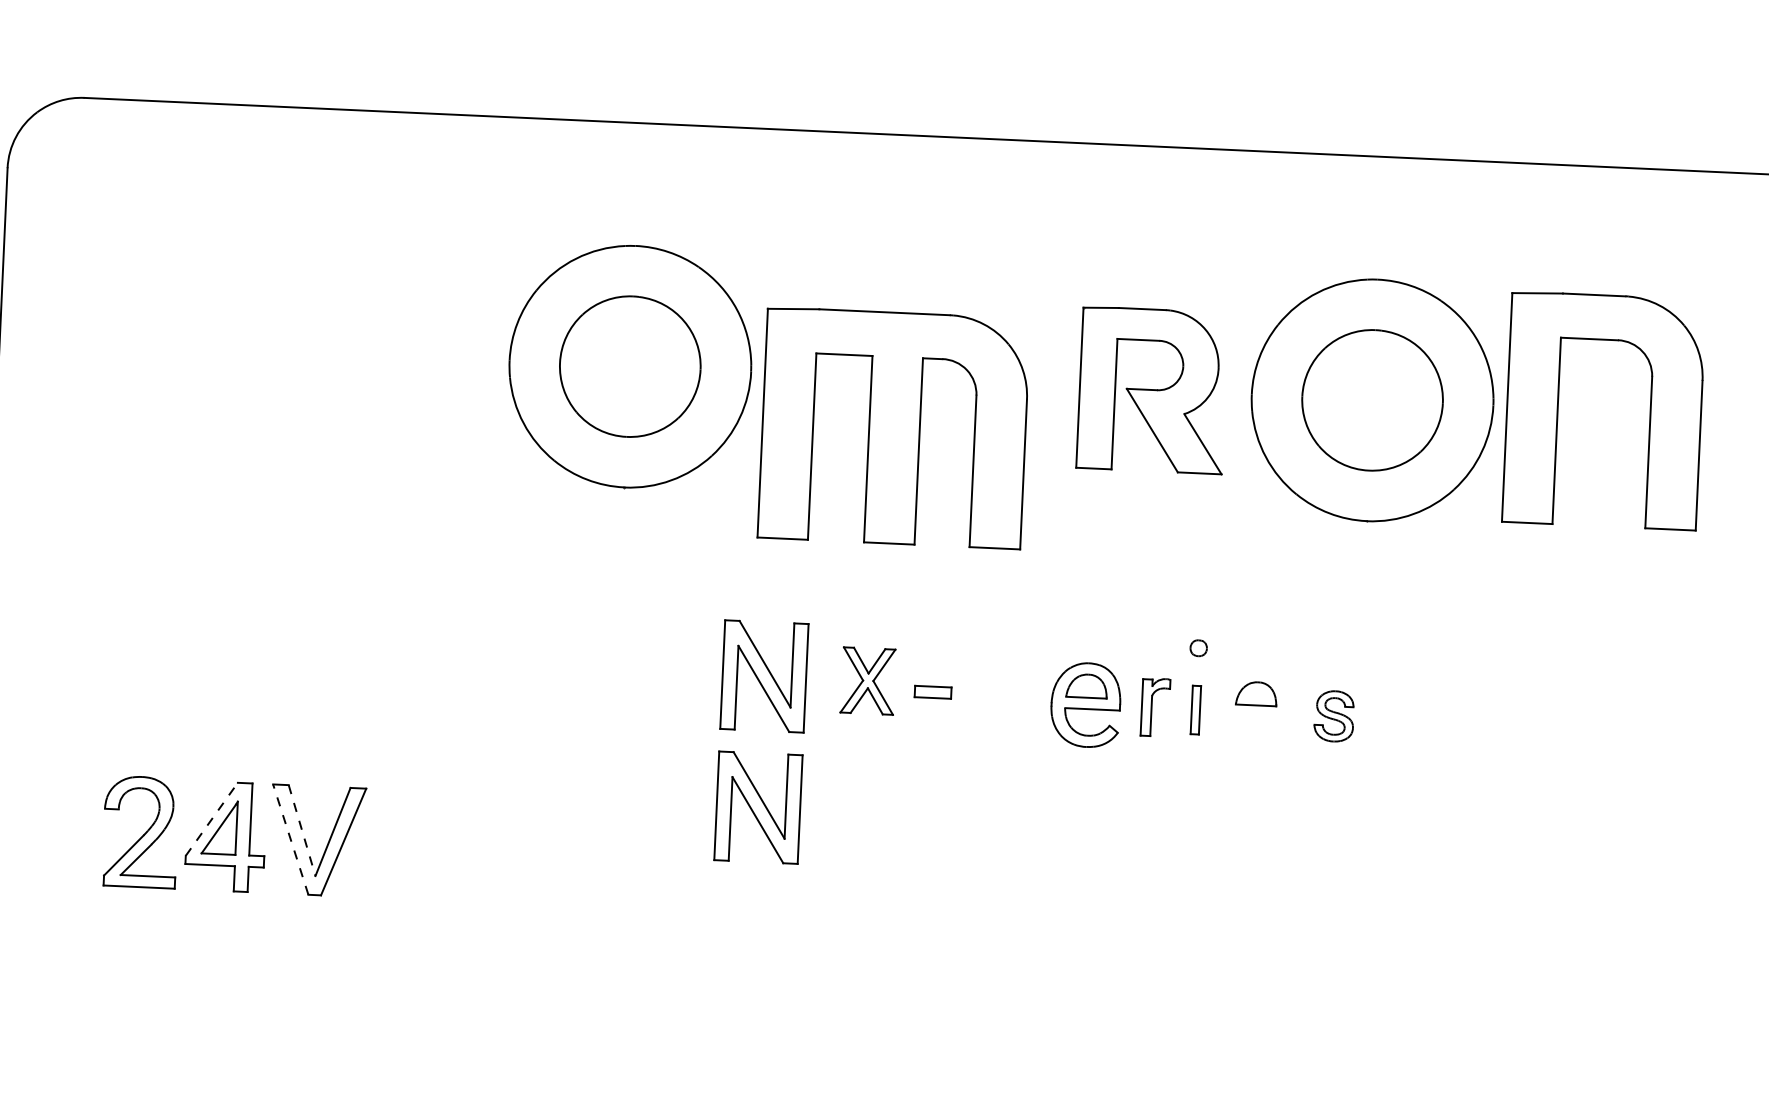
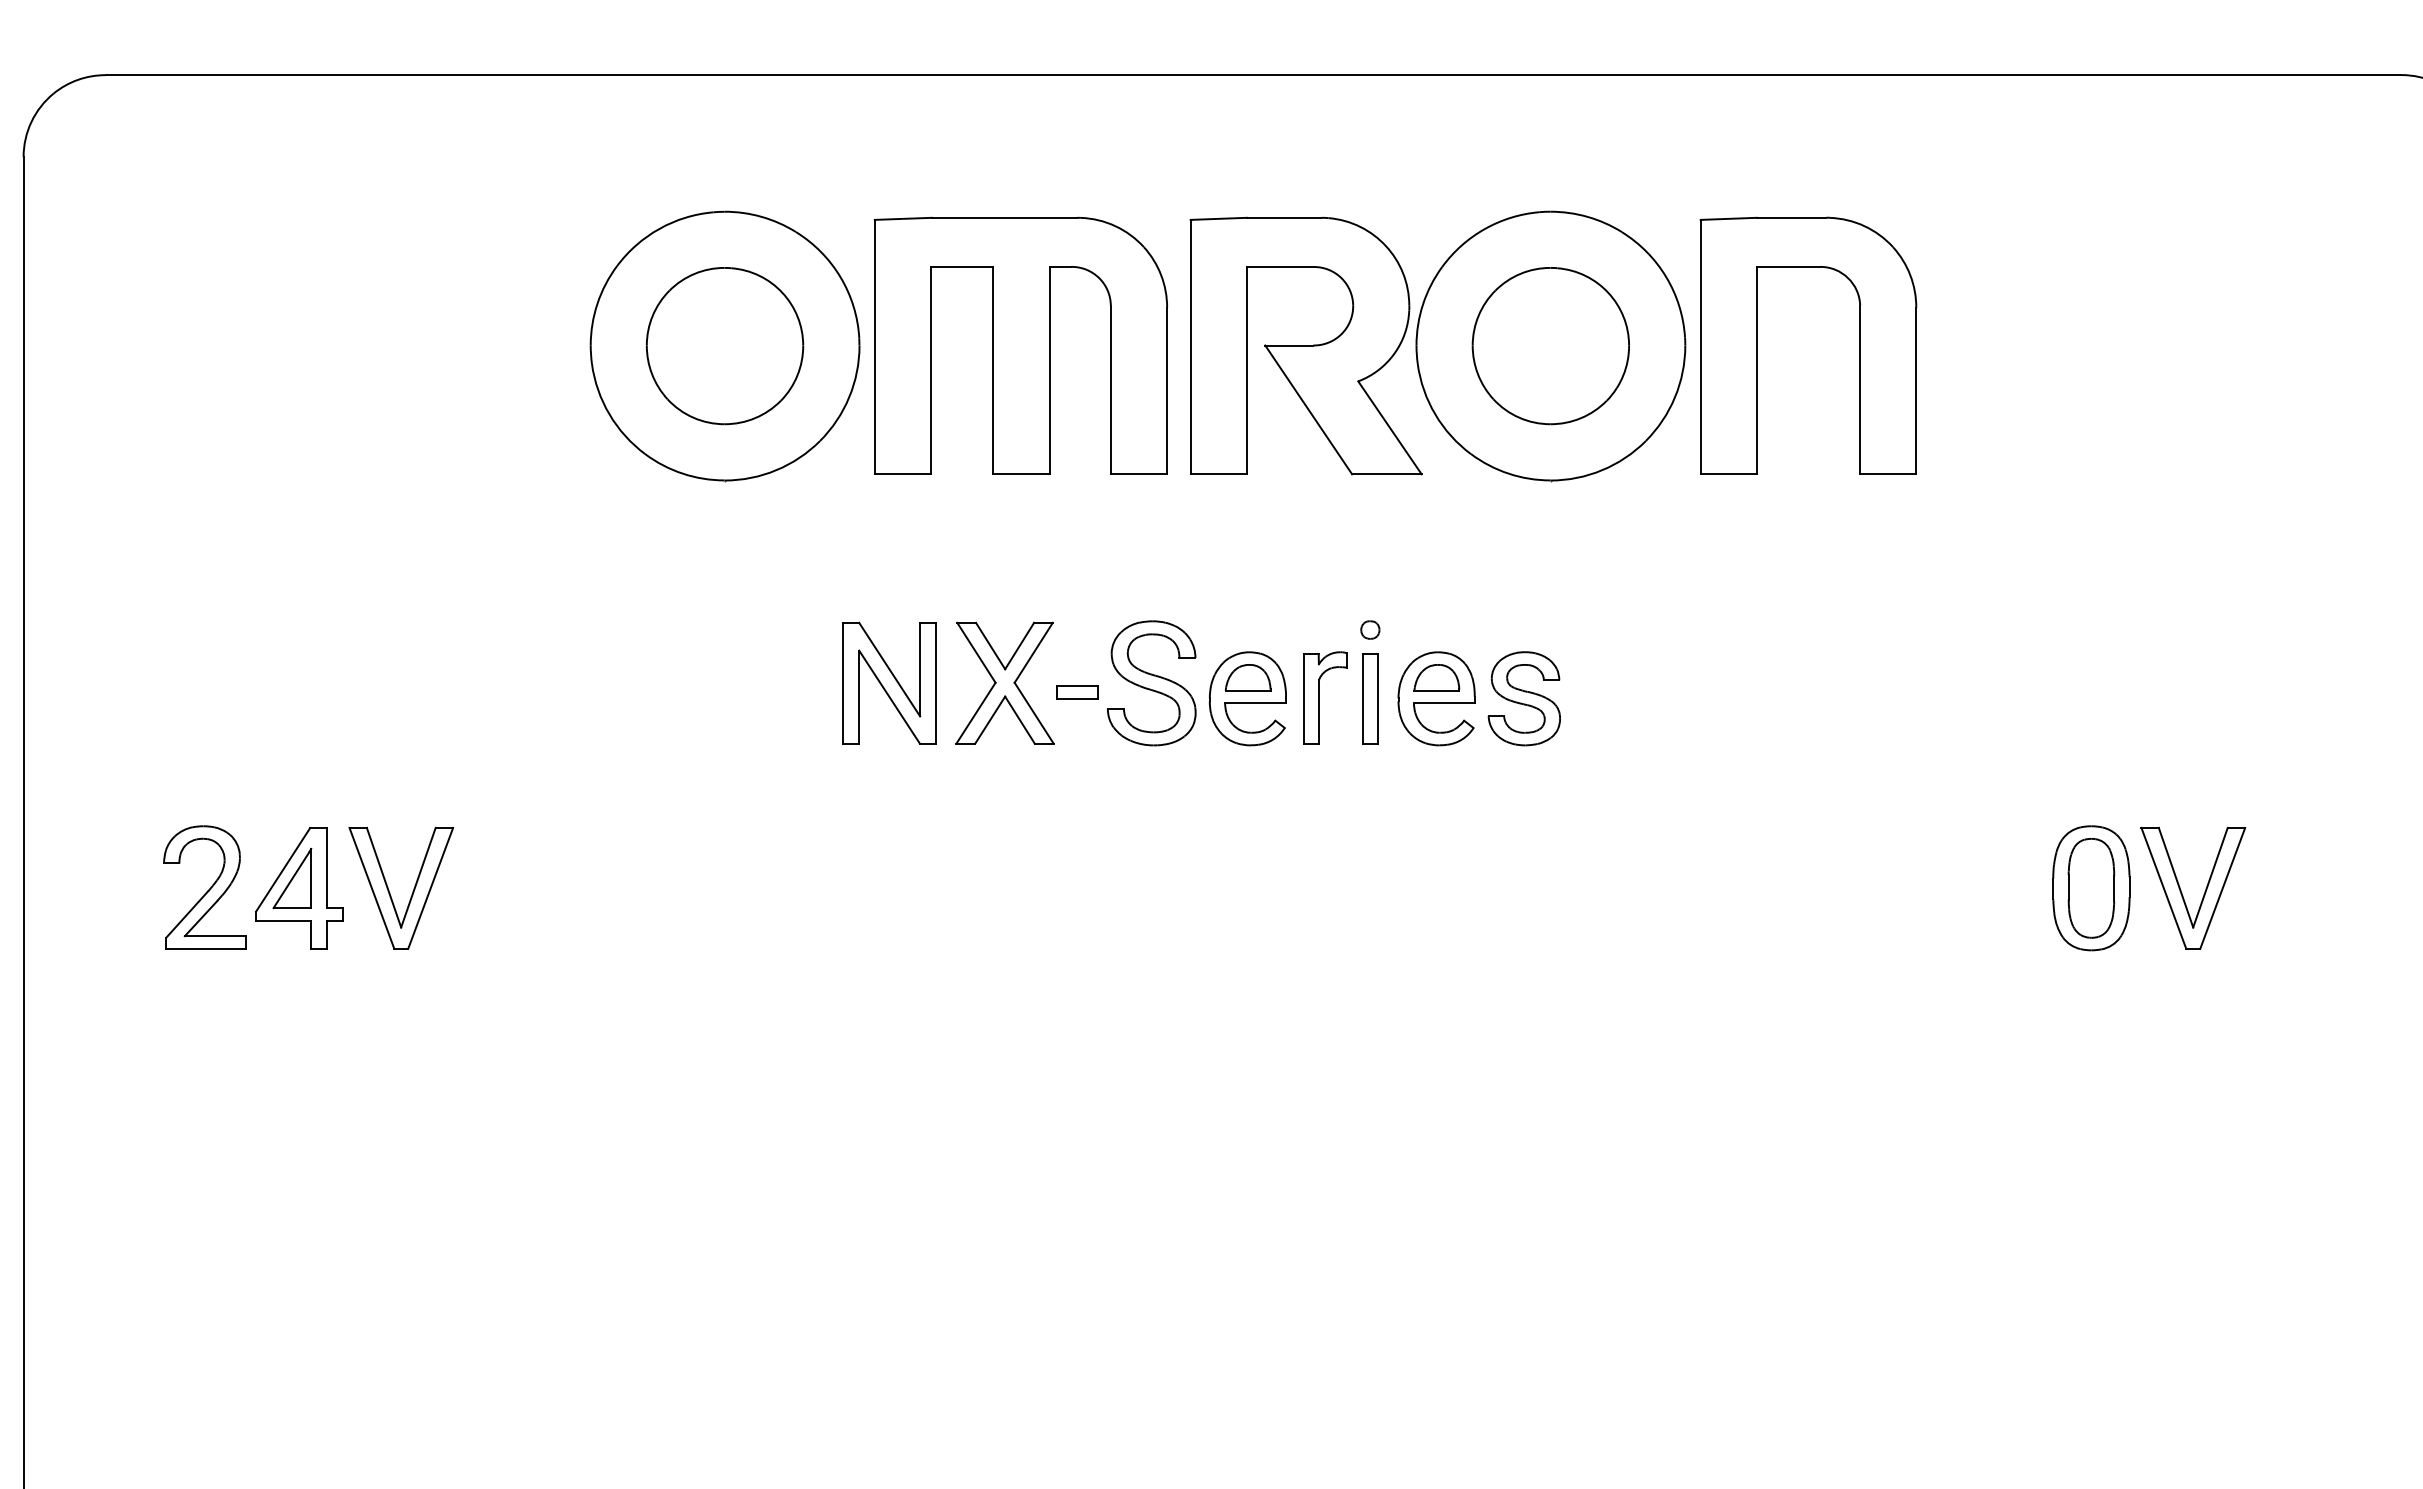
part: (1152, 389) -> (1305, 345), size x1.43
part: (893, 427) -> (1020, 345), moved
part: (867, 680) -> (1004, 682), size x1.67
part: (999, 687) -> (1151, 683), added
part: (1155, 707) -> (1325, 697), size x1.43
part: (1196, 709) -> (1370, 698), size x1.67
part: (1255, 712) -> (1436, 698), added
part: (1333, 716) -> (1523, 698), size x1.67
part: (758, 806) -> (889, 828), removed
line: (212, 819) -> (283, 869), dashed -> solid
line: (302, 830) -> (384, 877), dashed -> solid
line: (290, 838) -> (371, 887), dashed -> solid

